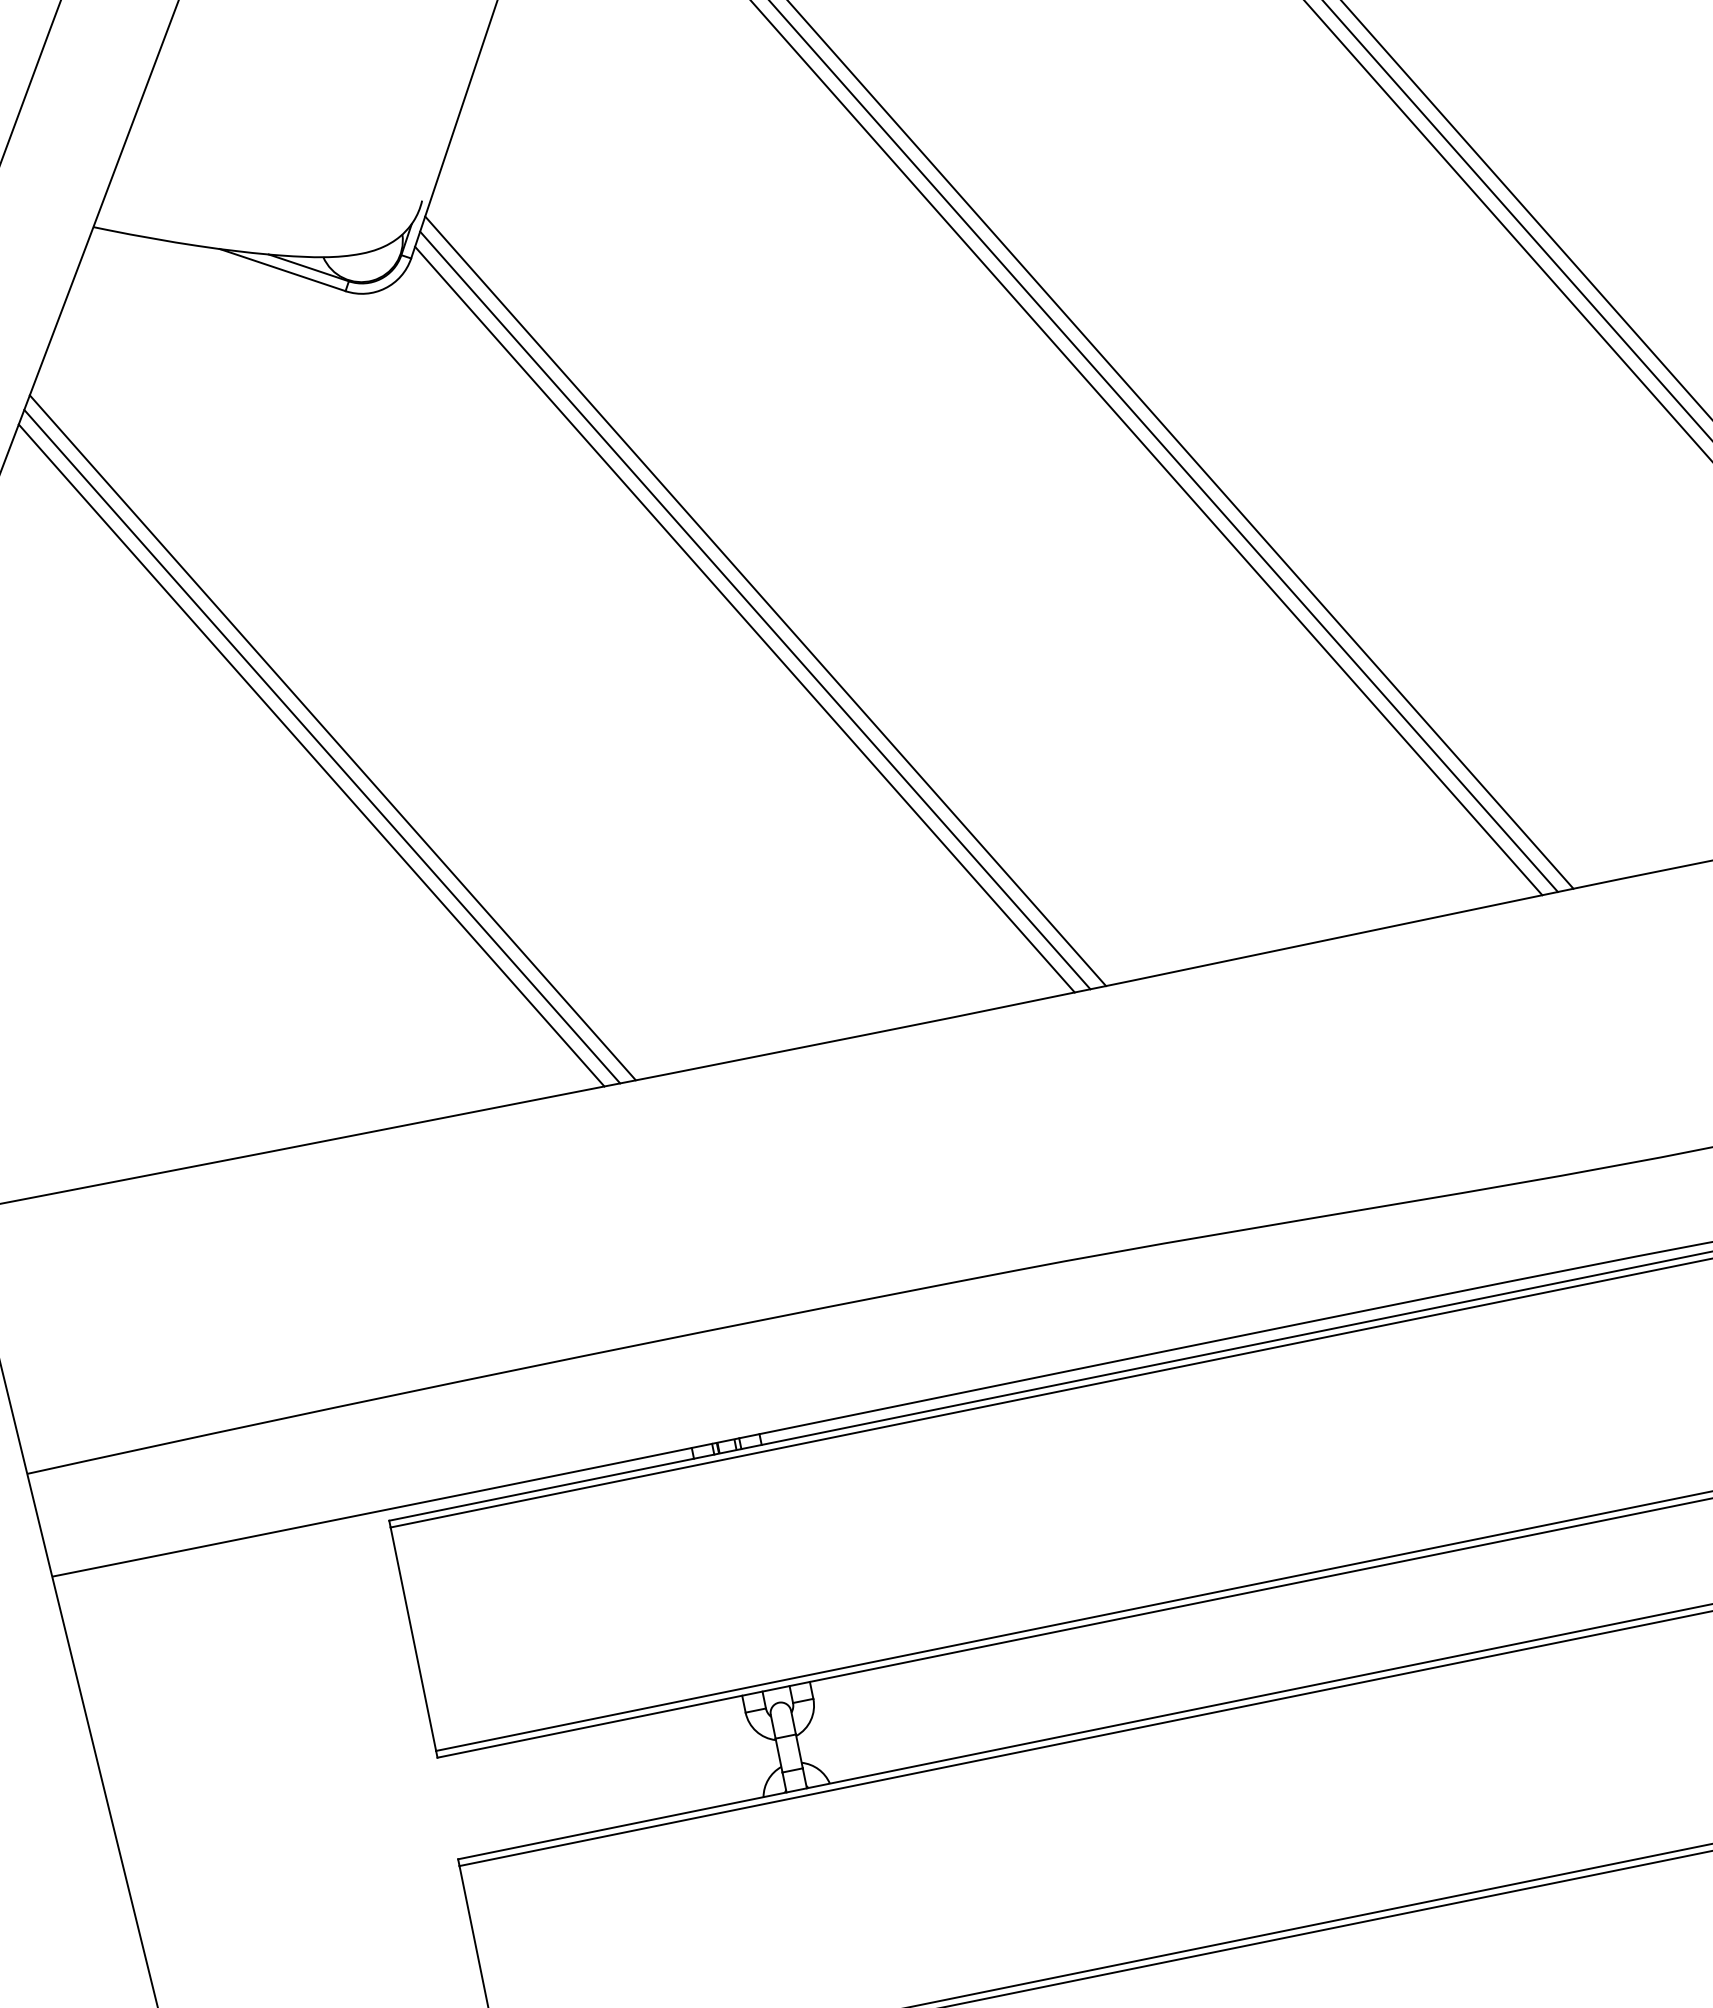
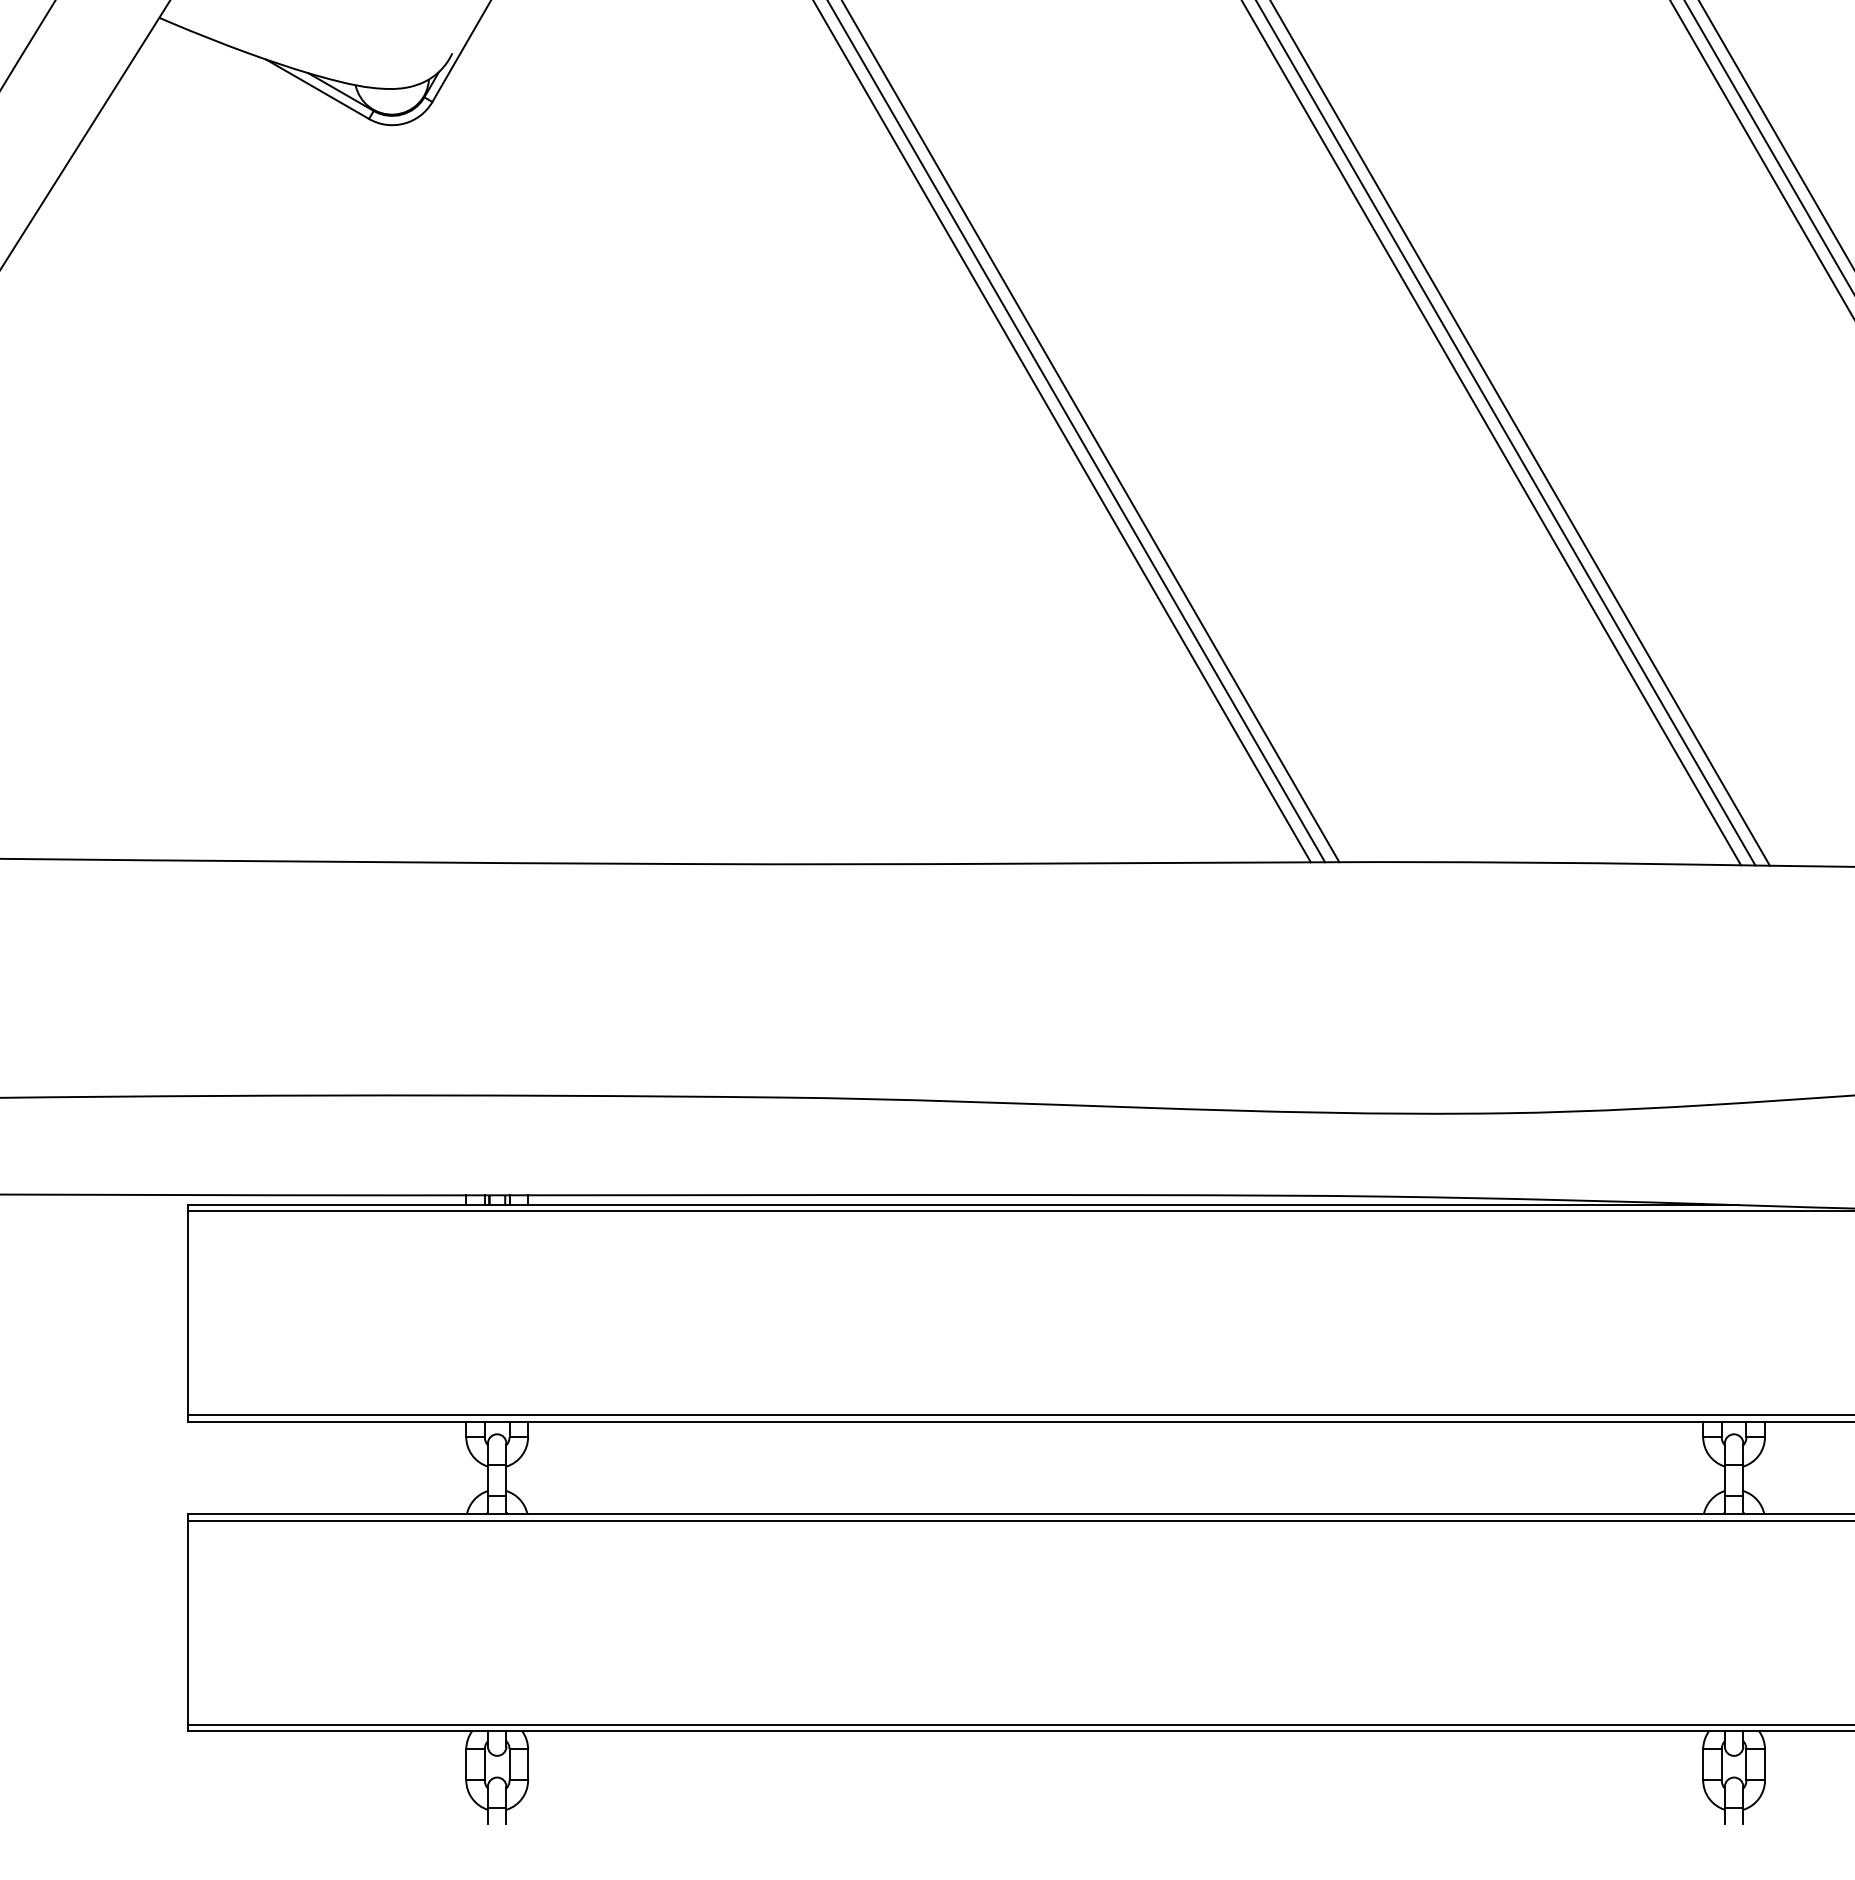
line: (765, 600) -> (682, 465), removed
line: (755, 610) -> (671, 472), removed
line: (744, 619) -> (660, 478), removed
line: (332, 738) -> (277, 508), removed
line: (322, 745) -> (267, 513), removed
line: (311, 754) -> (256, 519), removed

